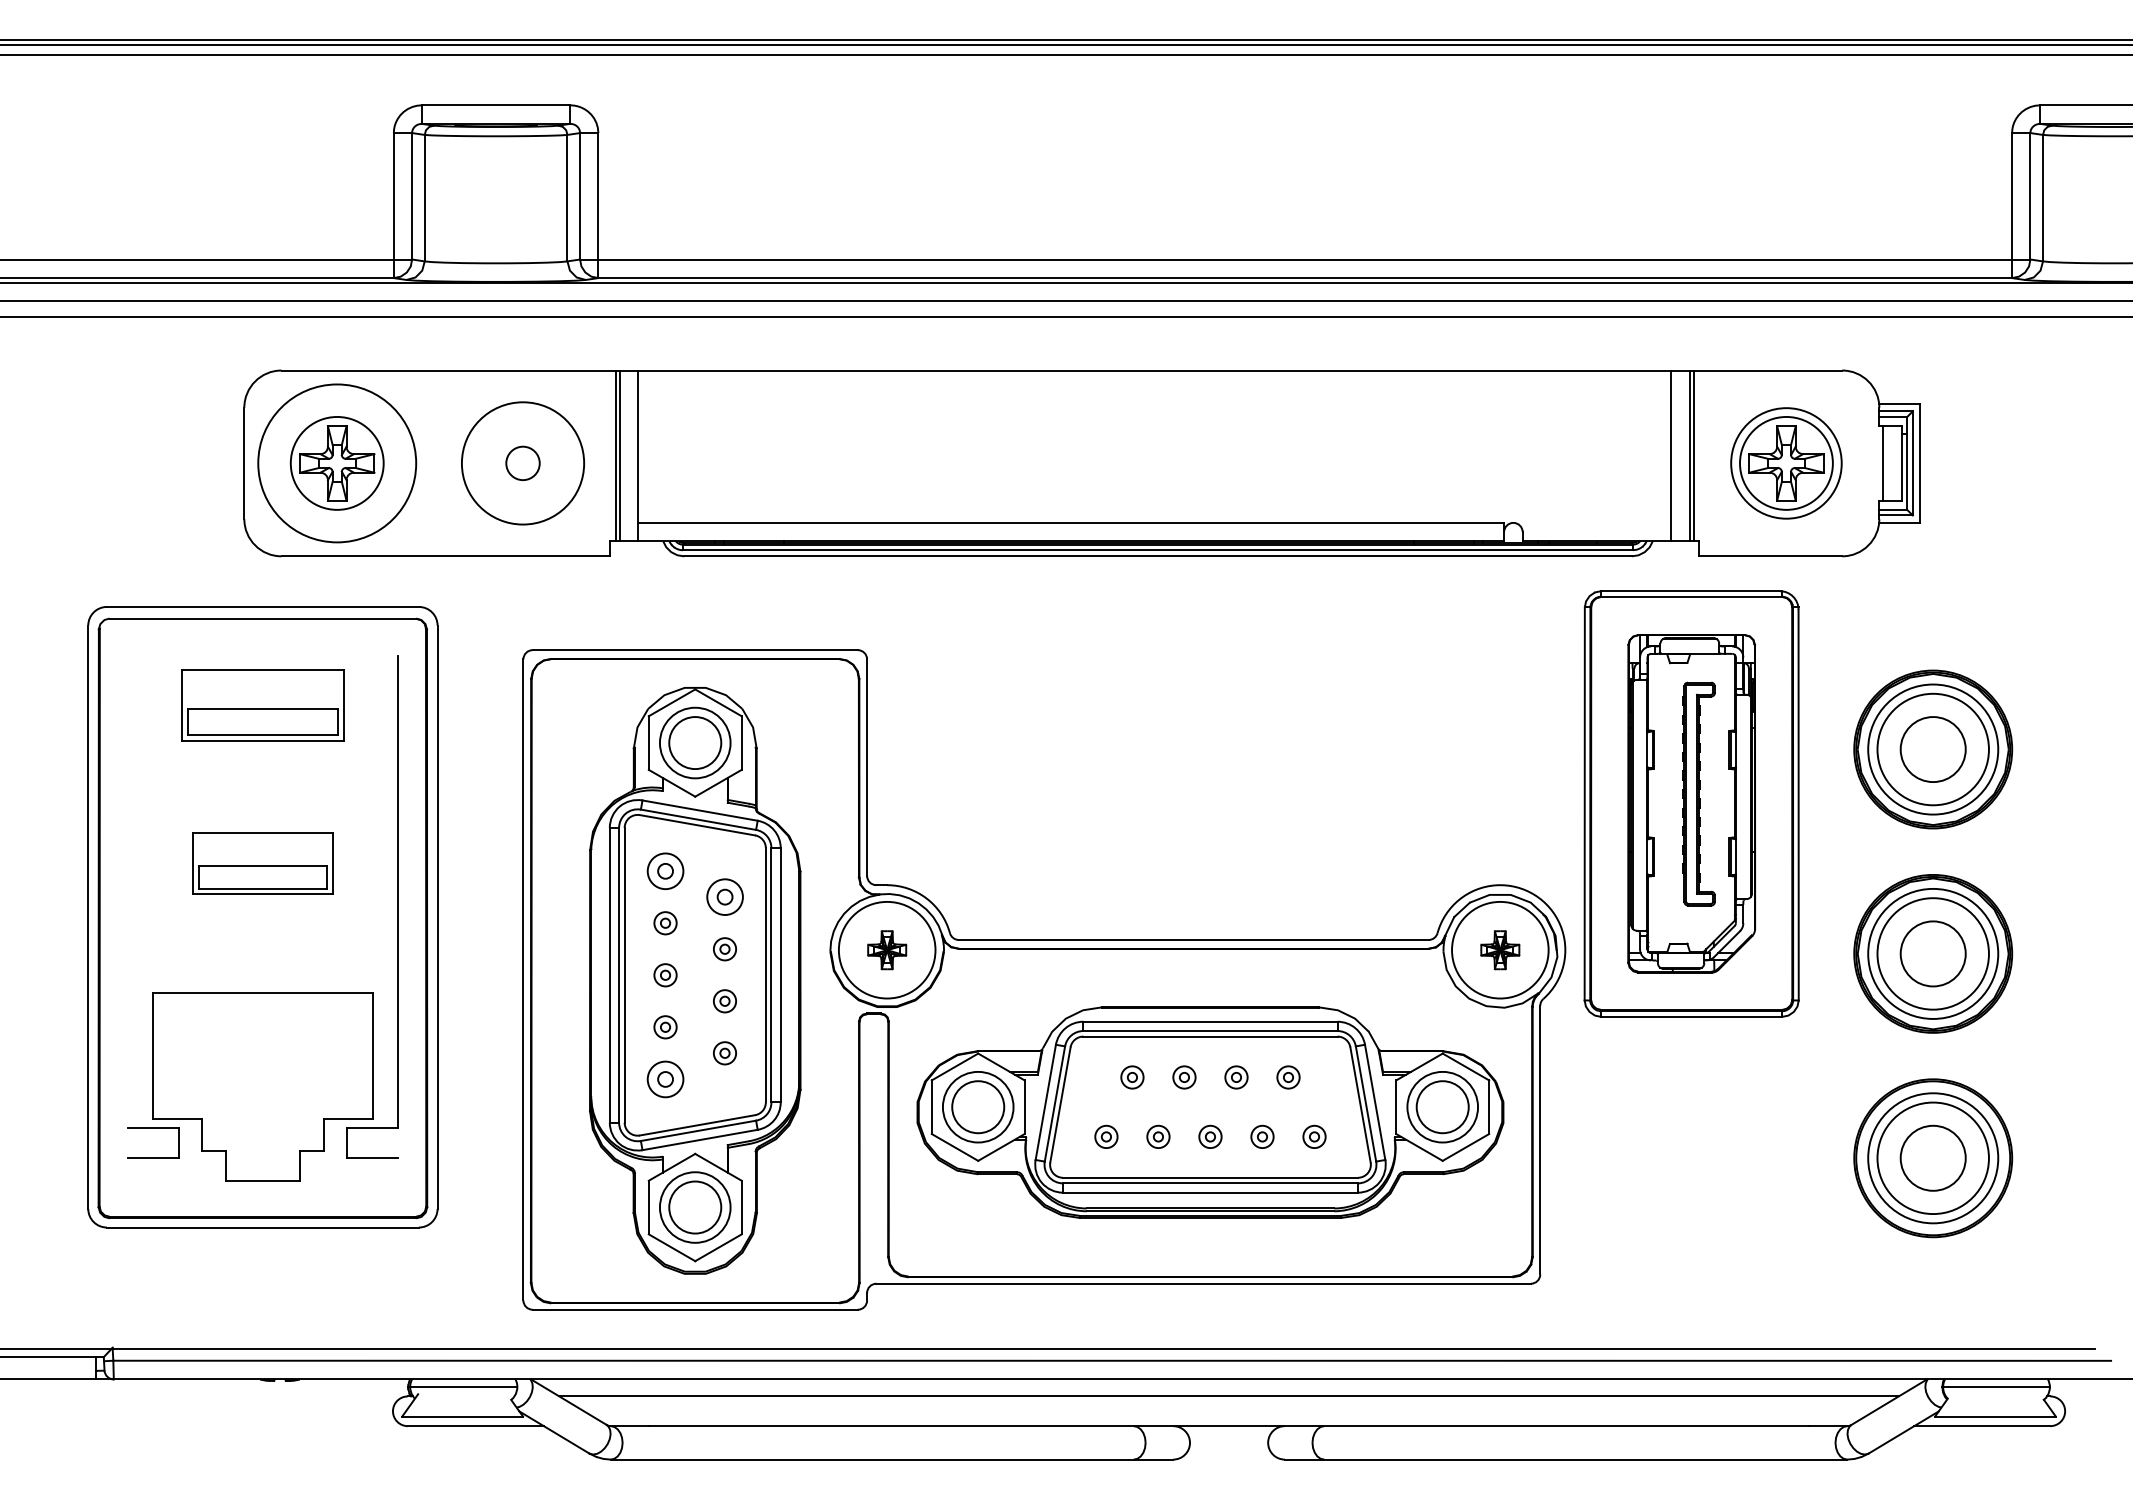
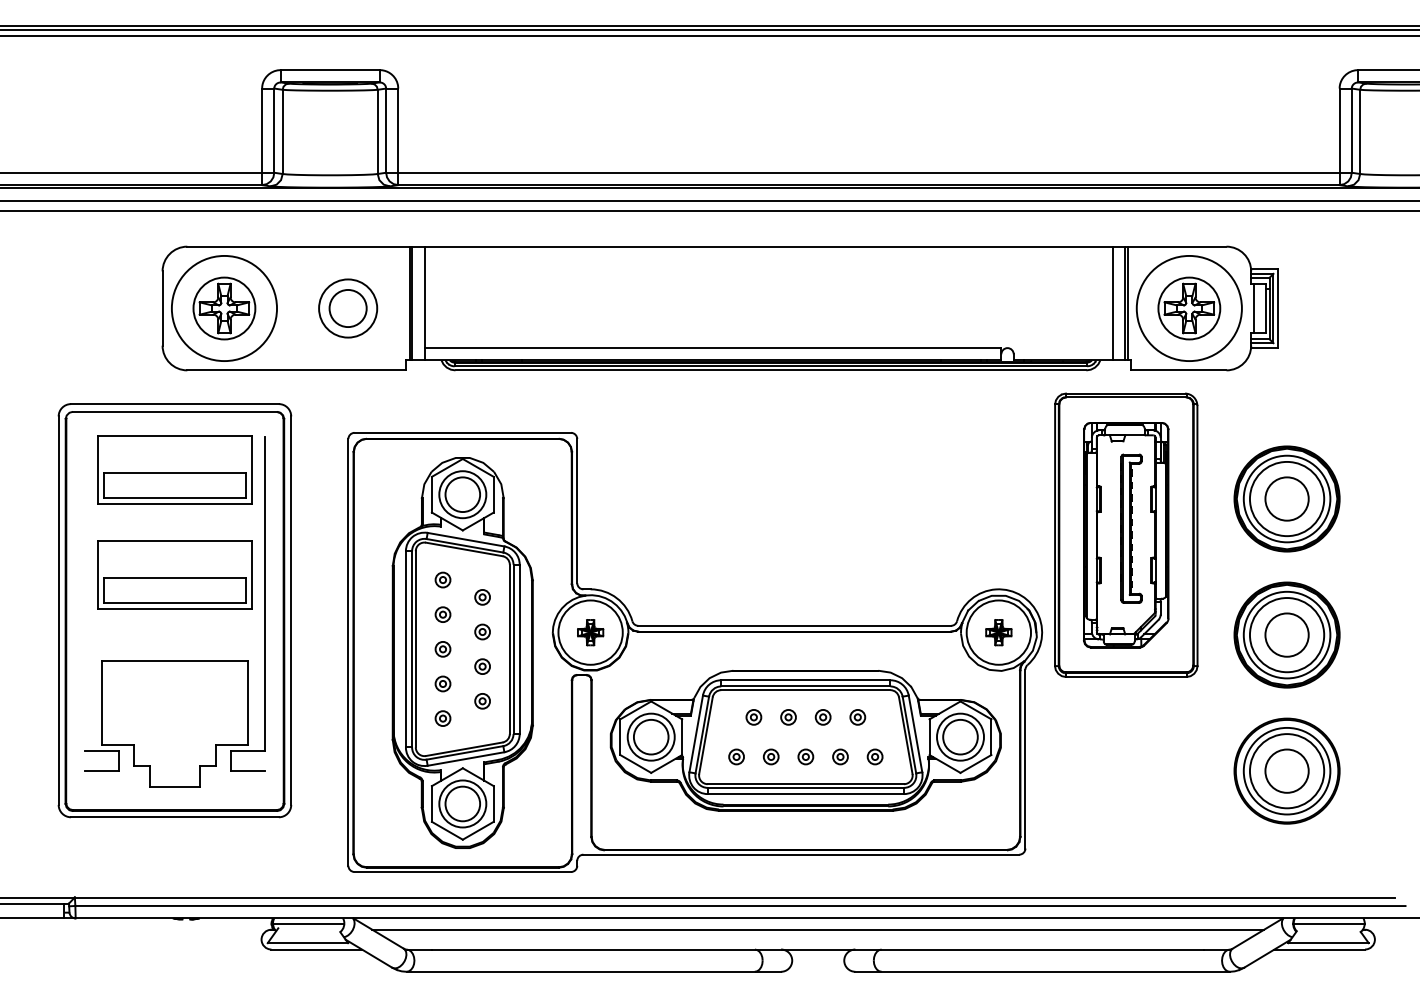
circle: (522, 463) -> (347, 308), size x1.67
circle: (523, 463) -> (348, 308), size x0.71
circle: (1785, 463) -> (1188, 308), size x1.43
part: (262, 705) -> (174, 469), size x1.43
part: (262, 862) -> (174, 574), size x1.67
part: (664, 870) -> (442, 579), size x0.62
part: (724, 897) -> (482, 597), size x0.62
part: (664, 1079) -> (442, 718), size x0.62

